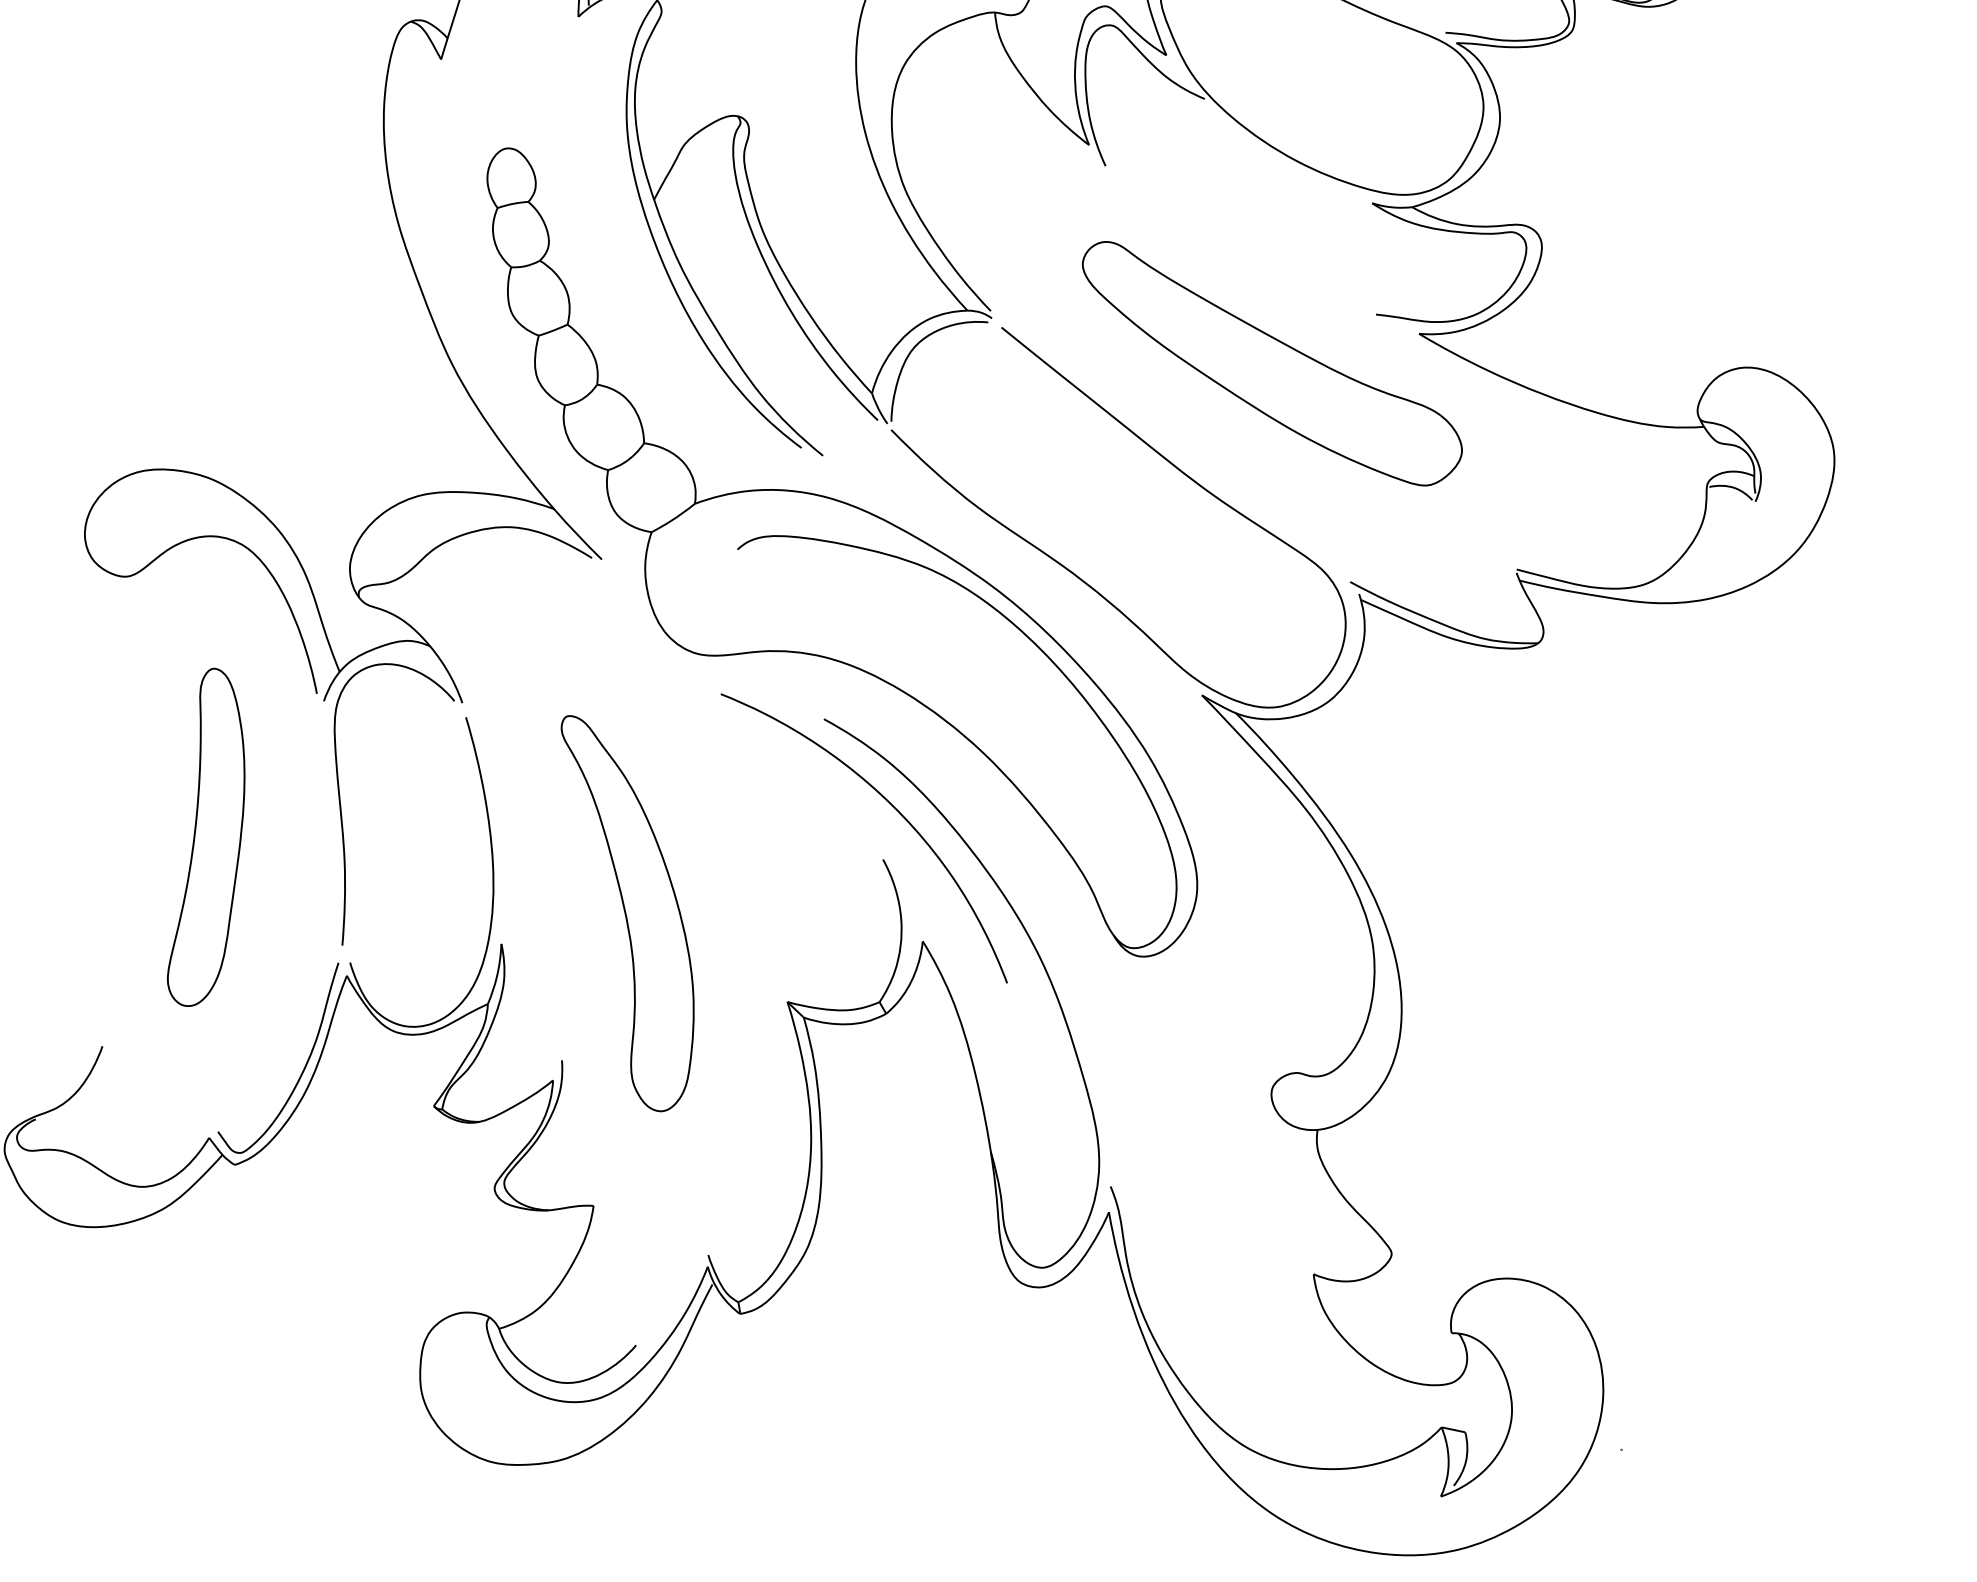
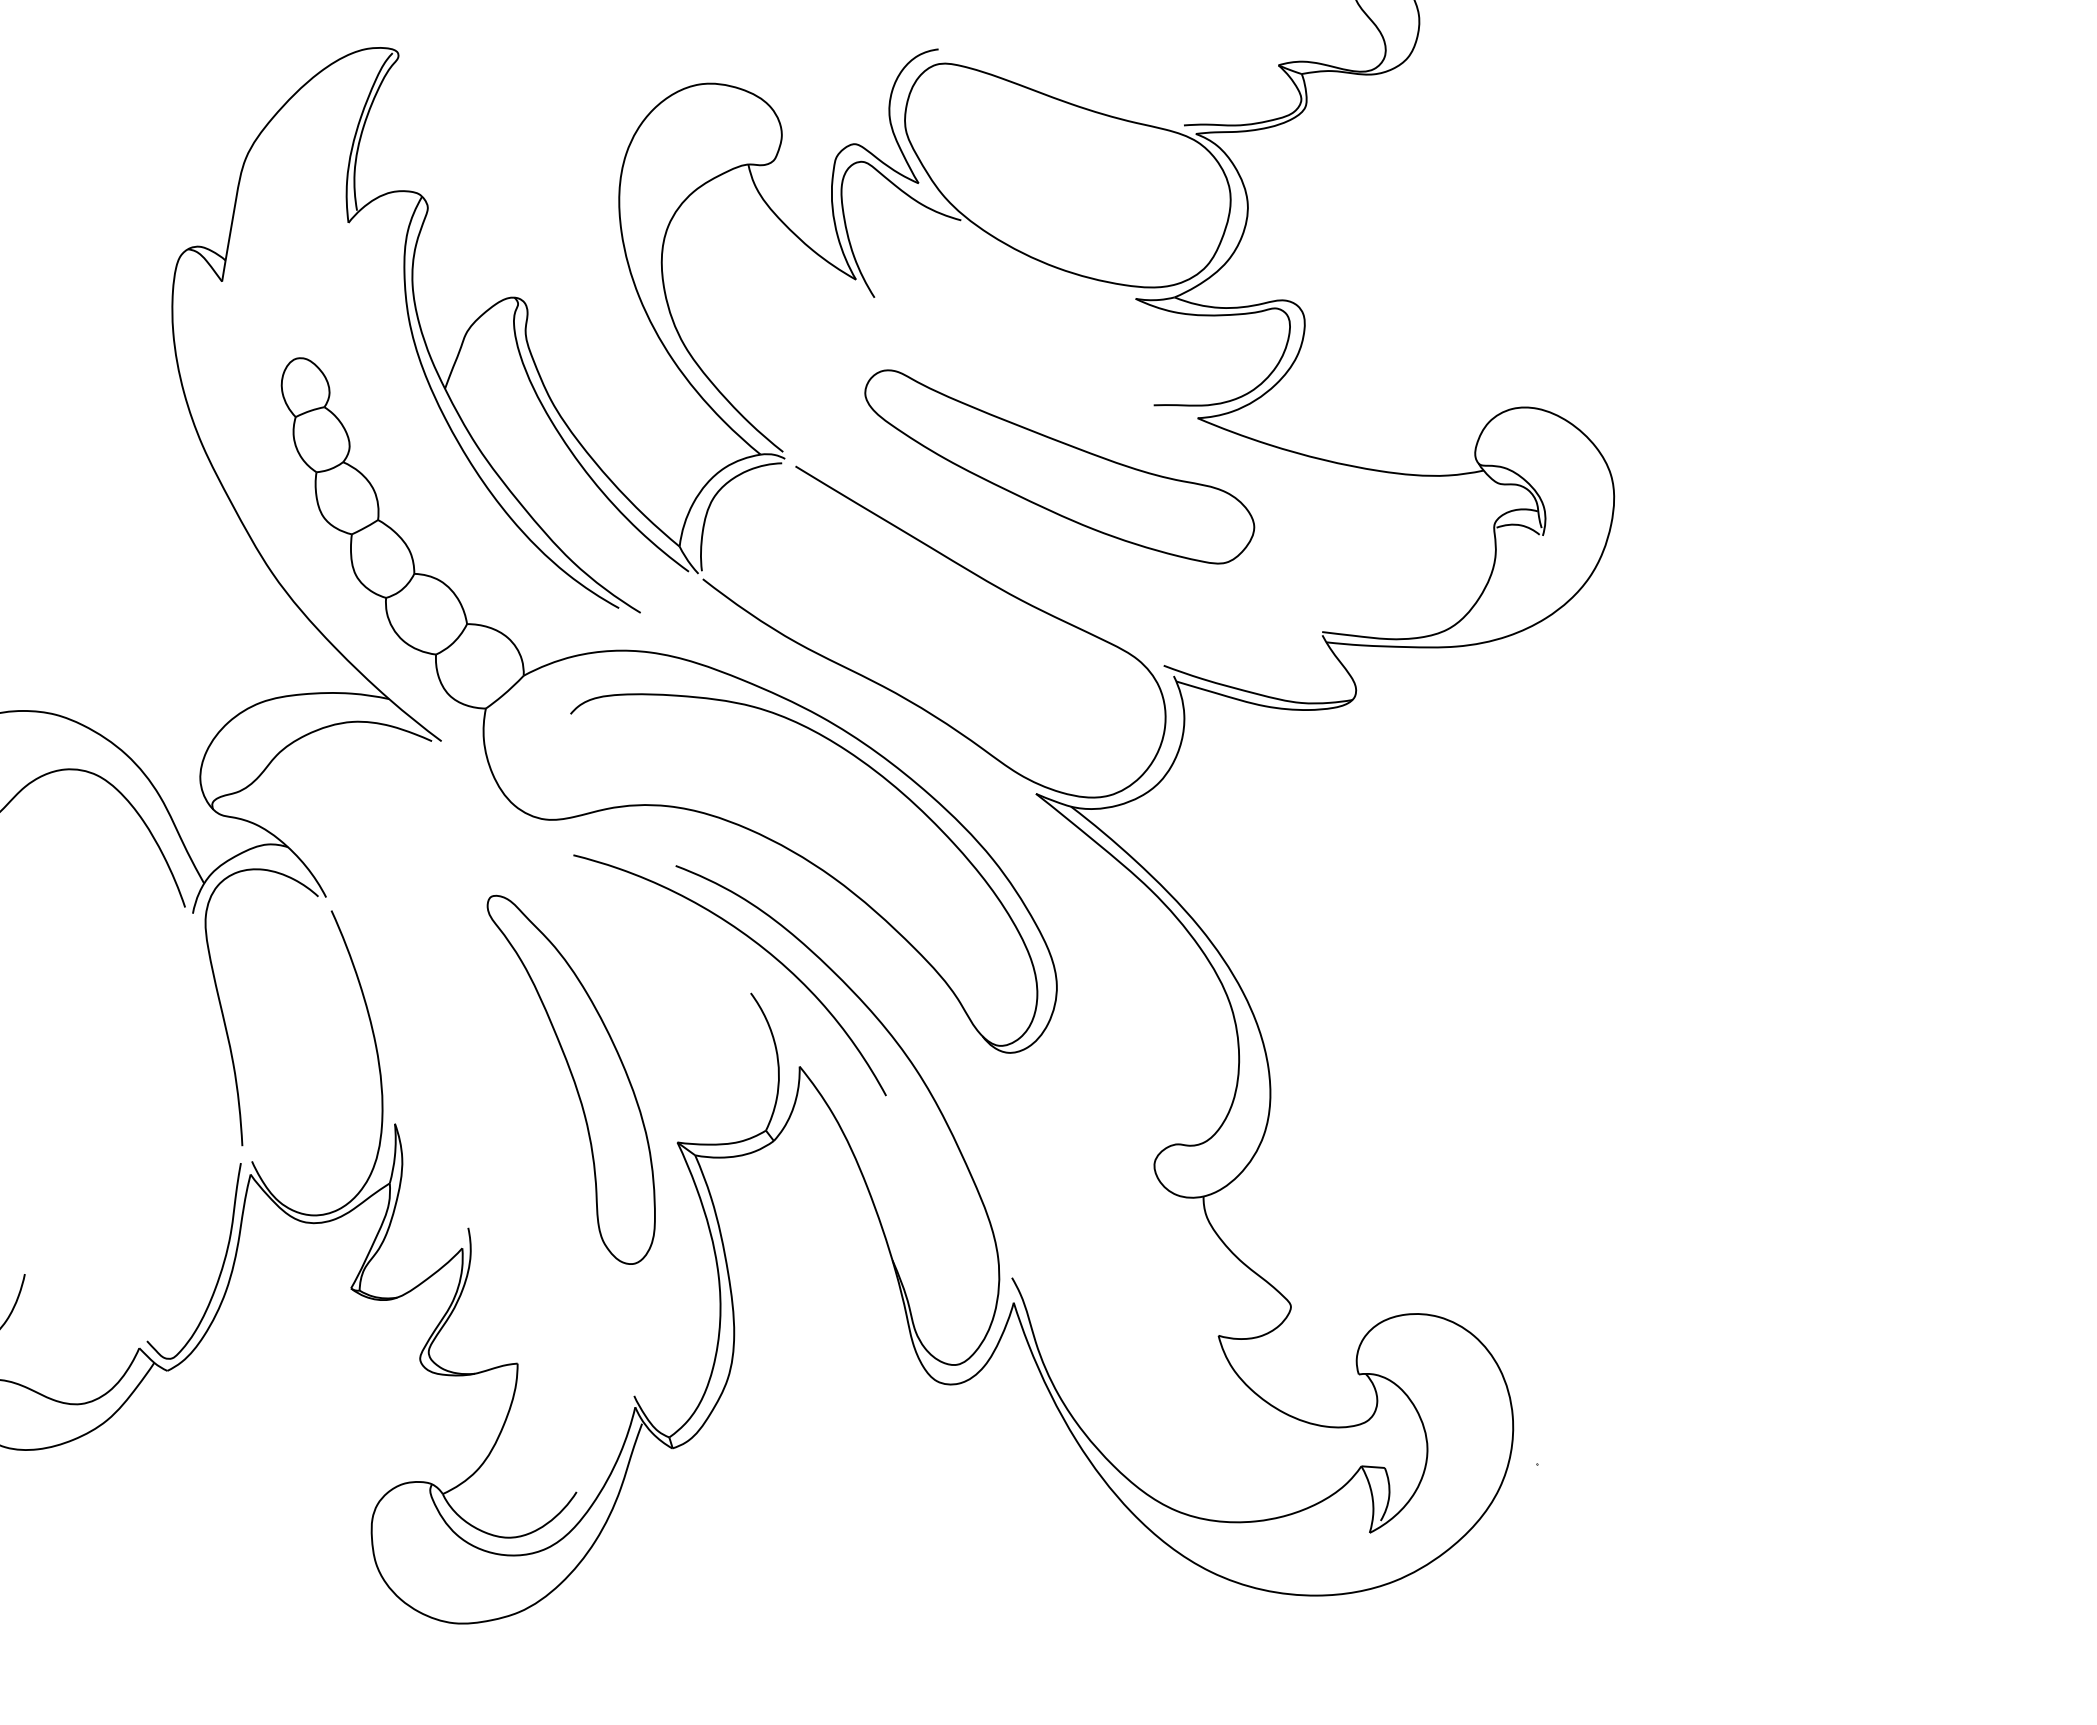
part: (210, 838) -> (101, 1060), removed
part: (622, 914) -> (570, 1079), moved

